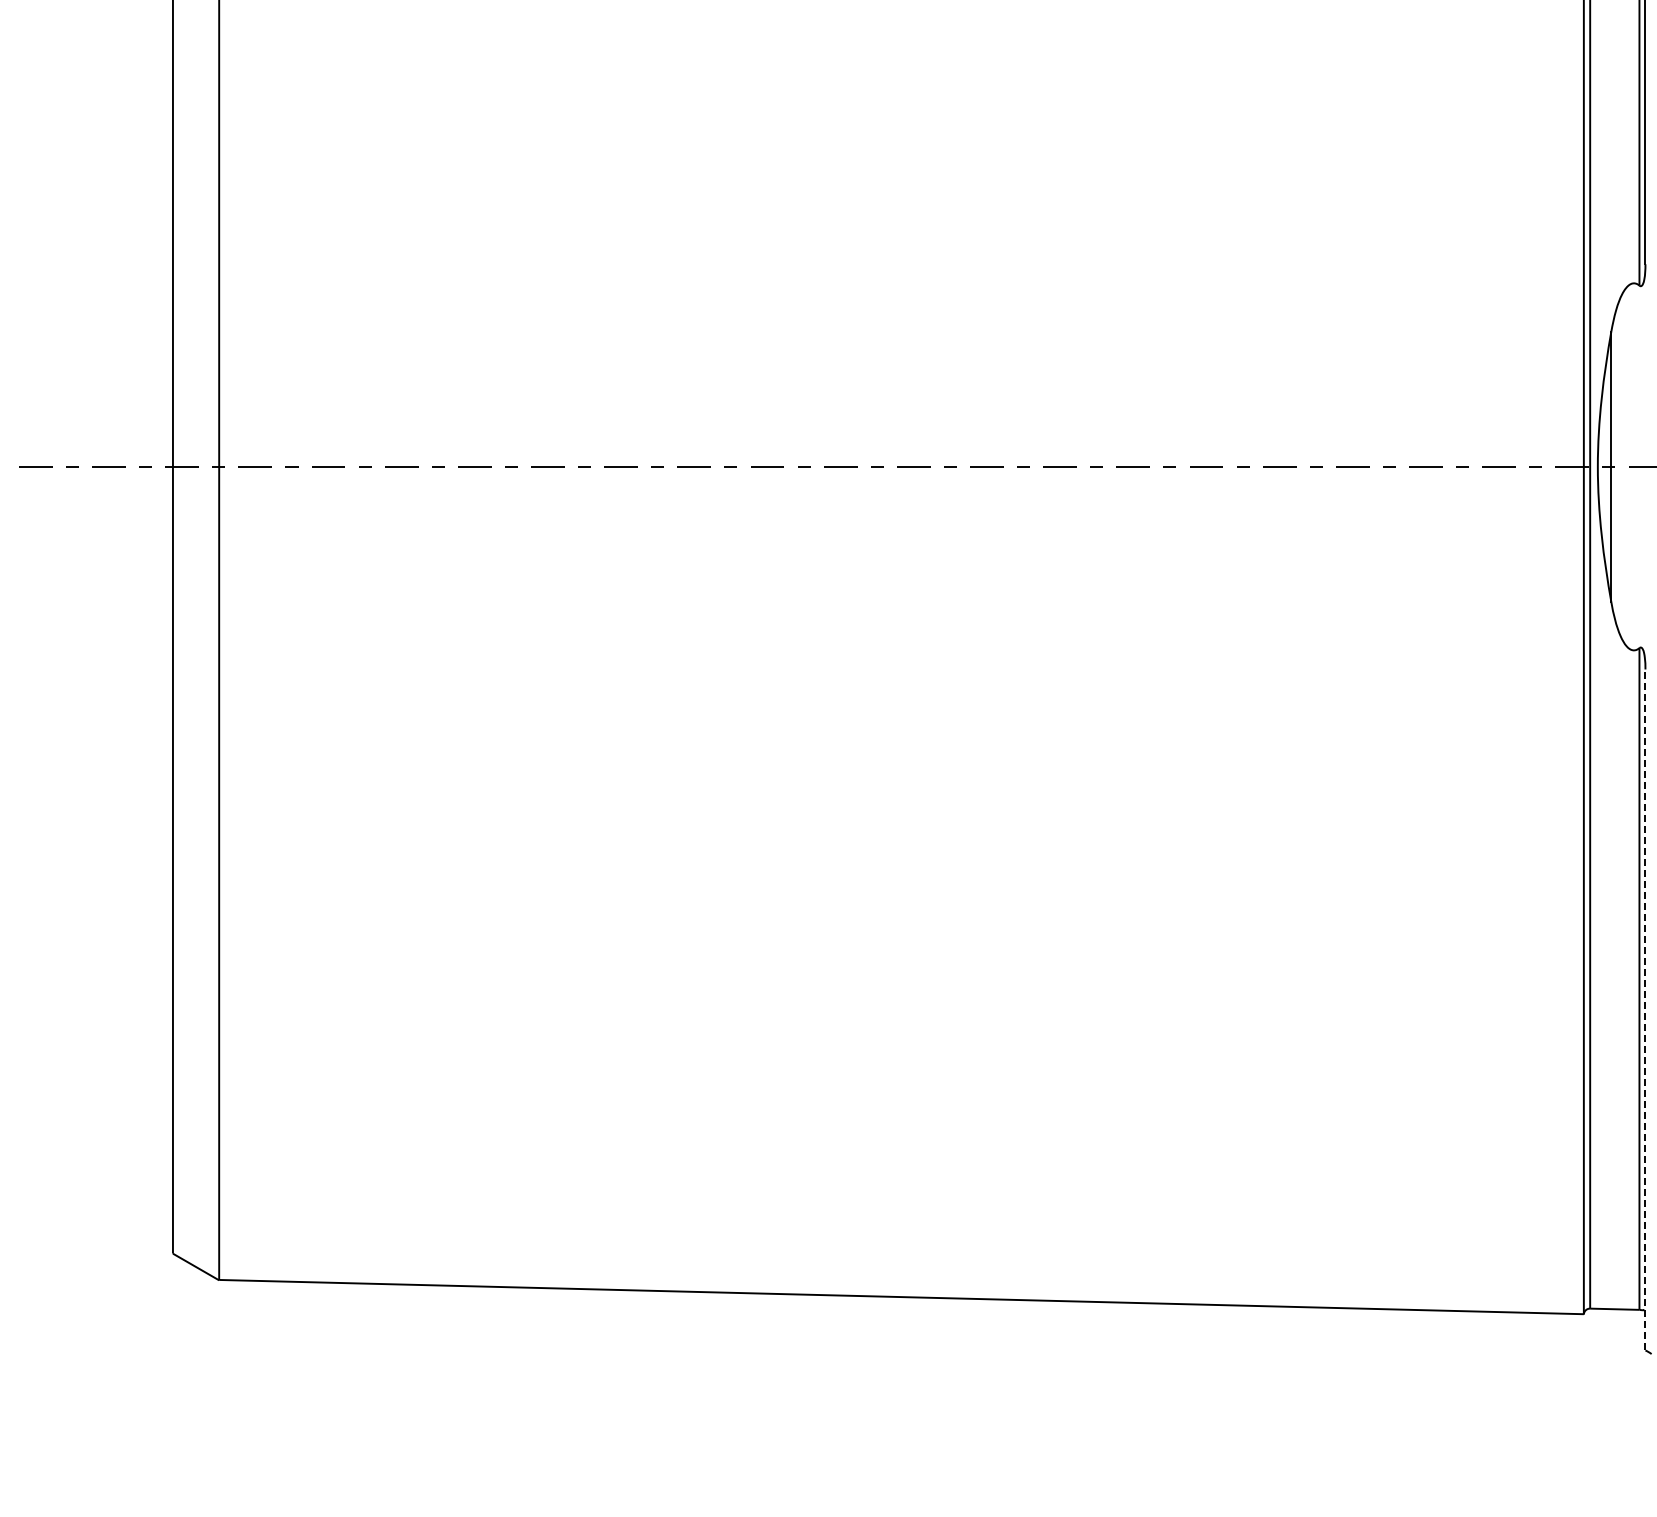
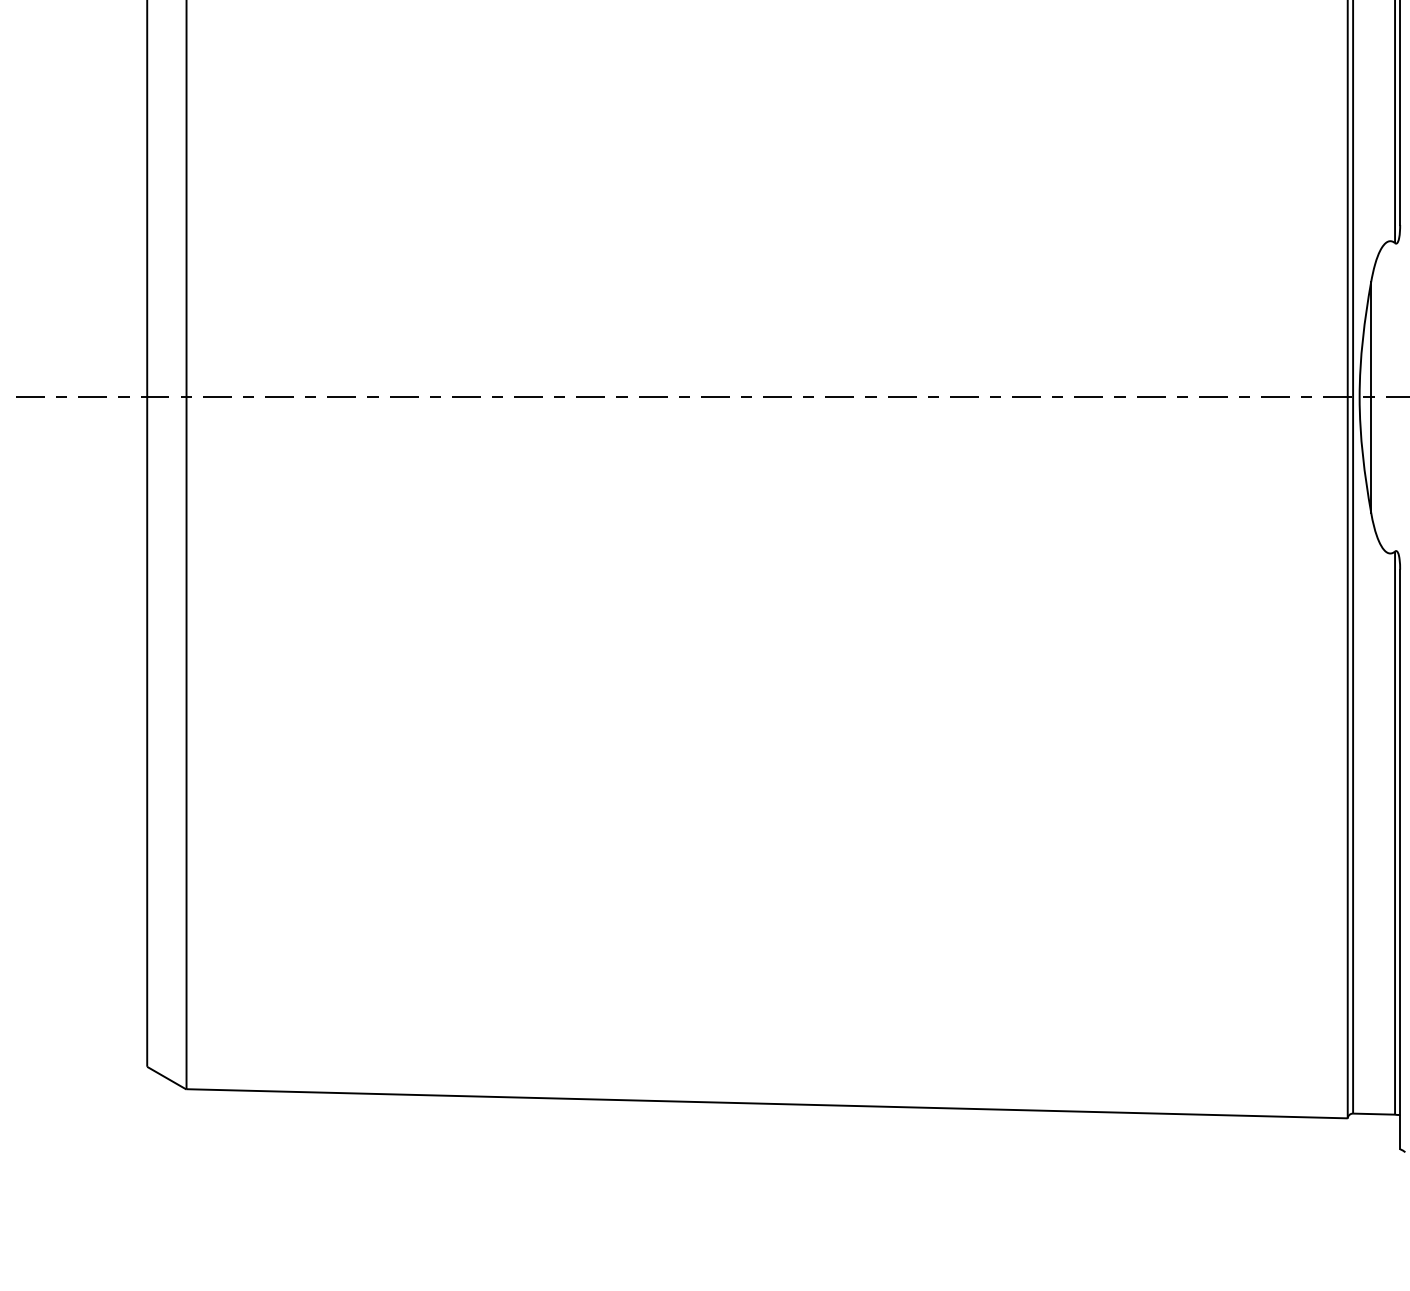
line: (1645, 1009) -> (1400, 859), dashed -> solid

